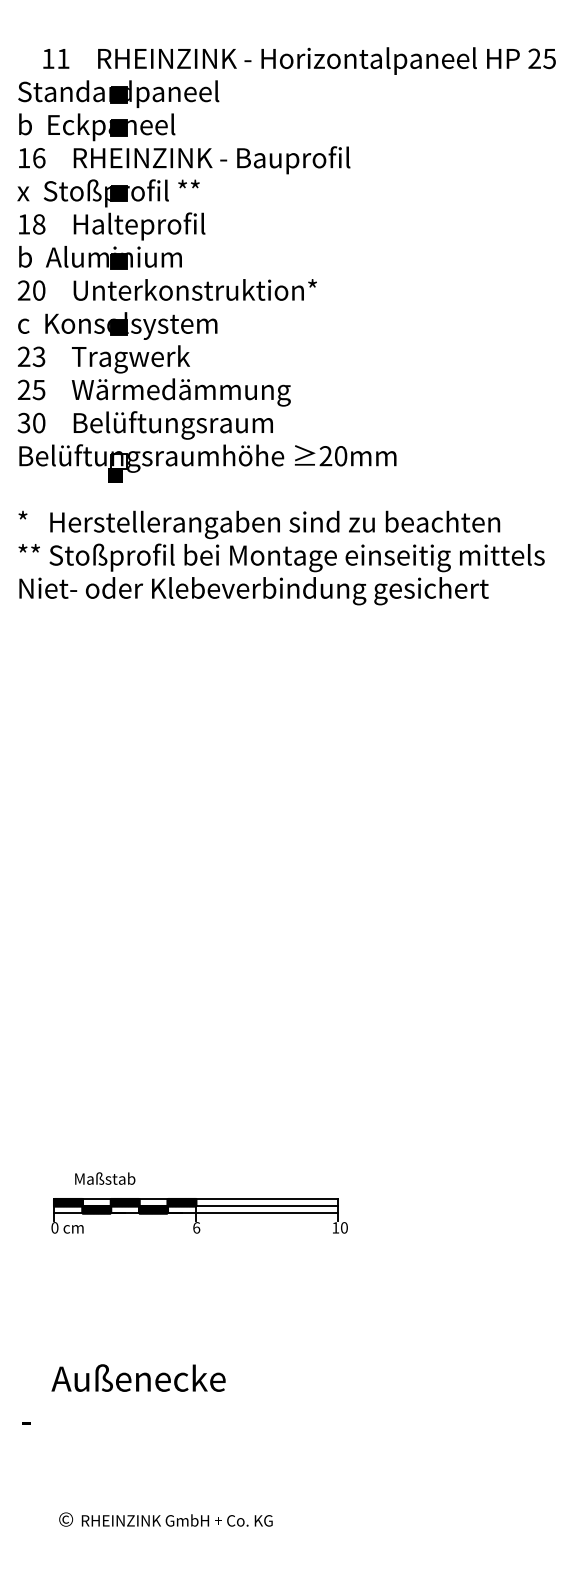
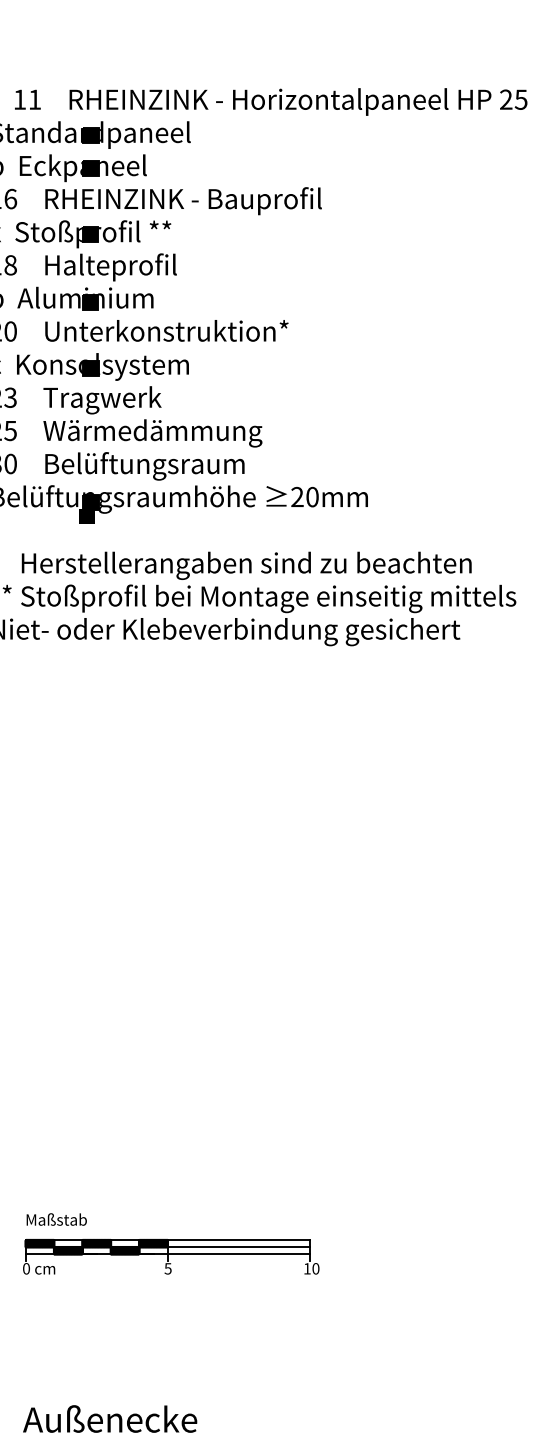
fill: (118, 460) -> (90, 501), added
text: (105, 1178) -> (57, 1219), moved
text: (196, 1227) -> (168, 1268), 6 -> 5

